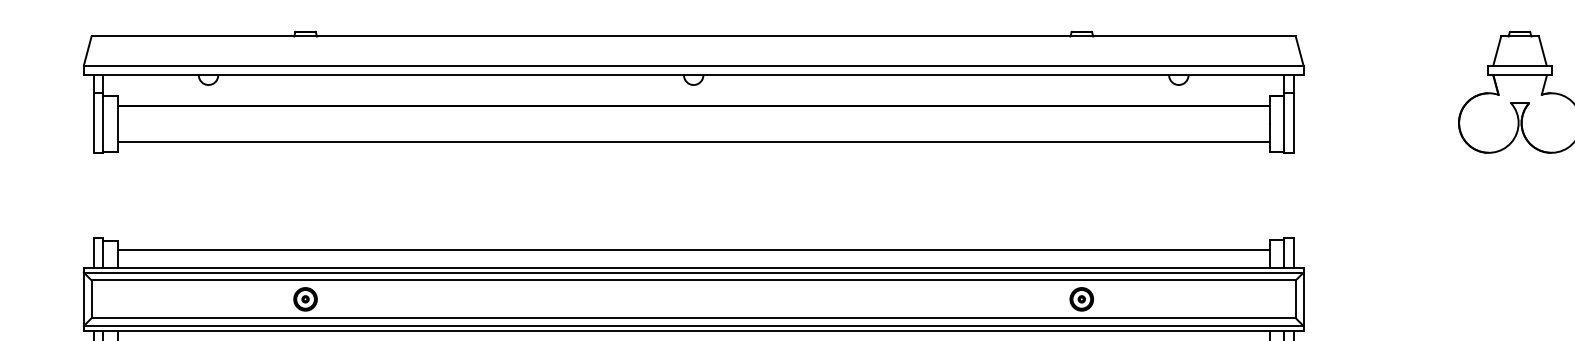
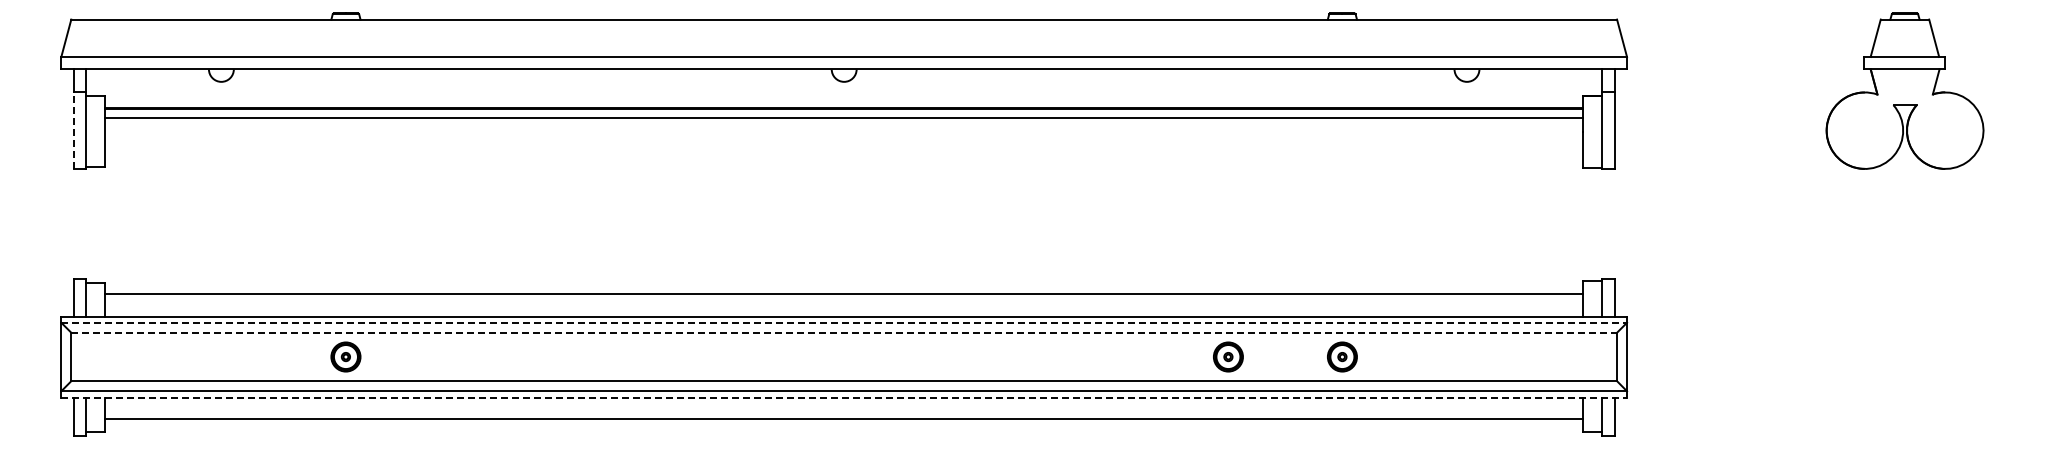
line: (93, 122) -> (73, 130), solid -> dashed
line: (693, 142) -> (843, 117), moved
line: (693, 272) -> (844, 322), solid -> dashed
line: (693, 280) -> (844, 332), solid -> dashed
part: (993, 298) -> (1228, 356), added
line: (693, 330) -> (844, 397), solid -> dashed

